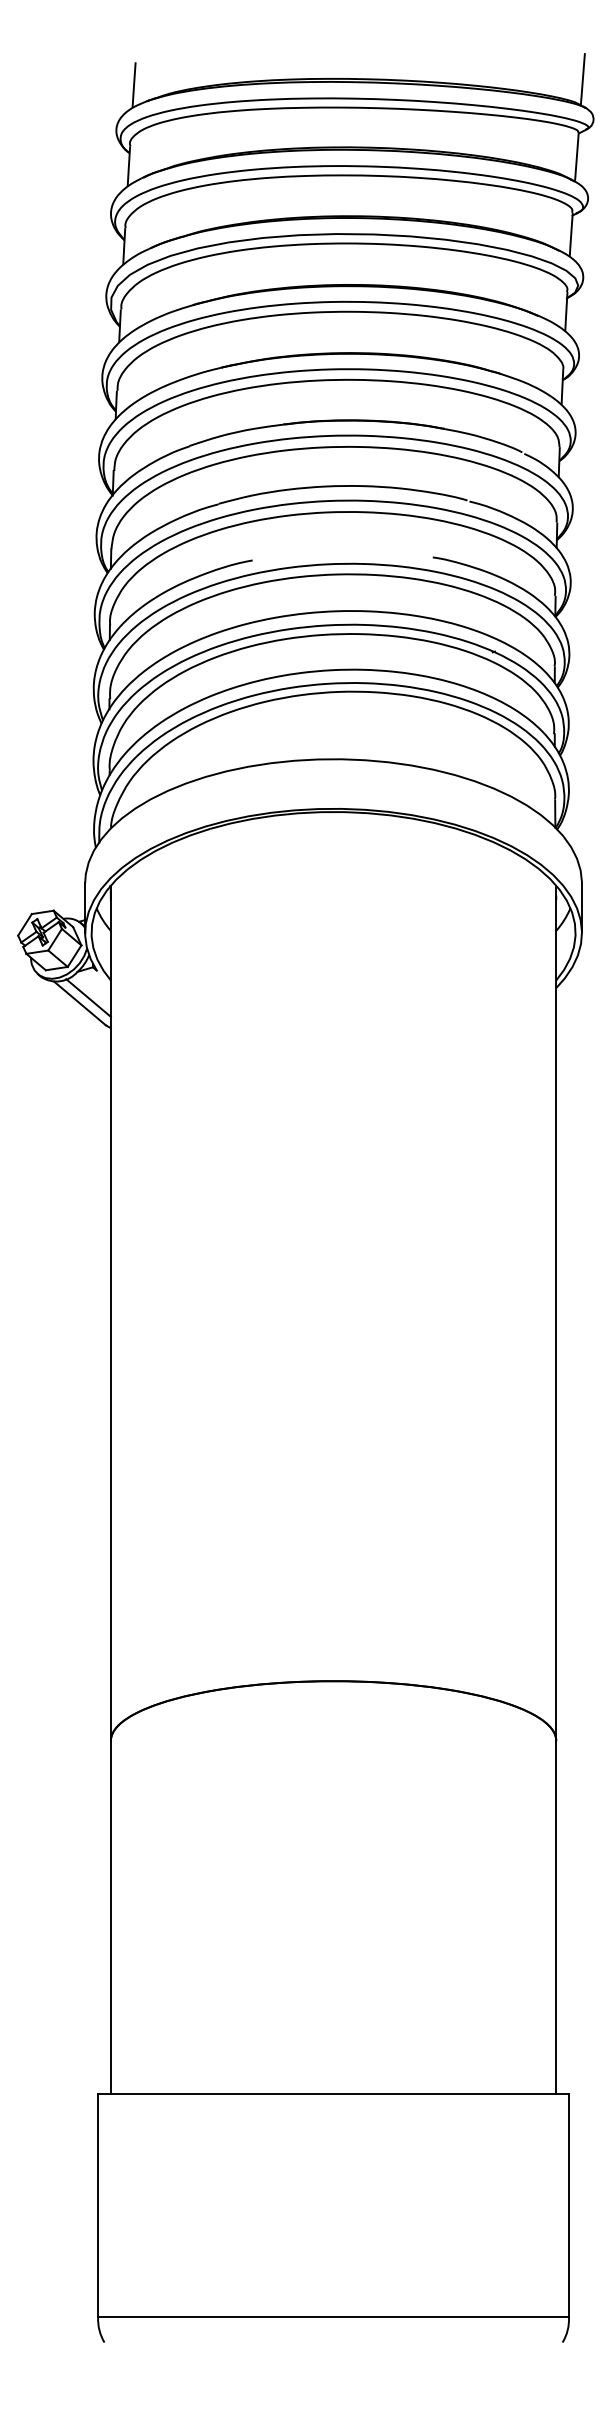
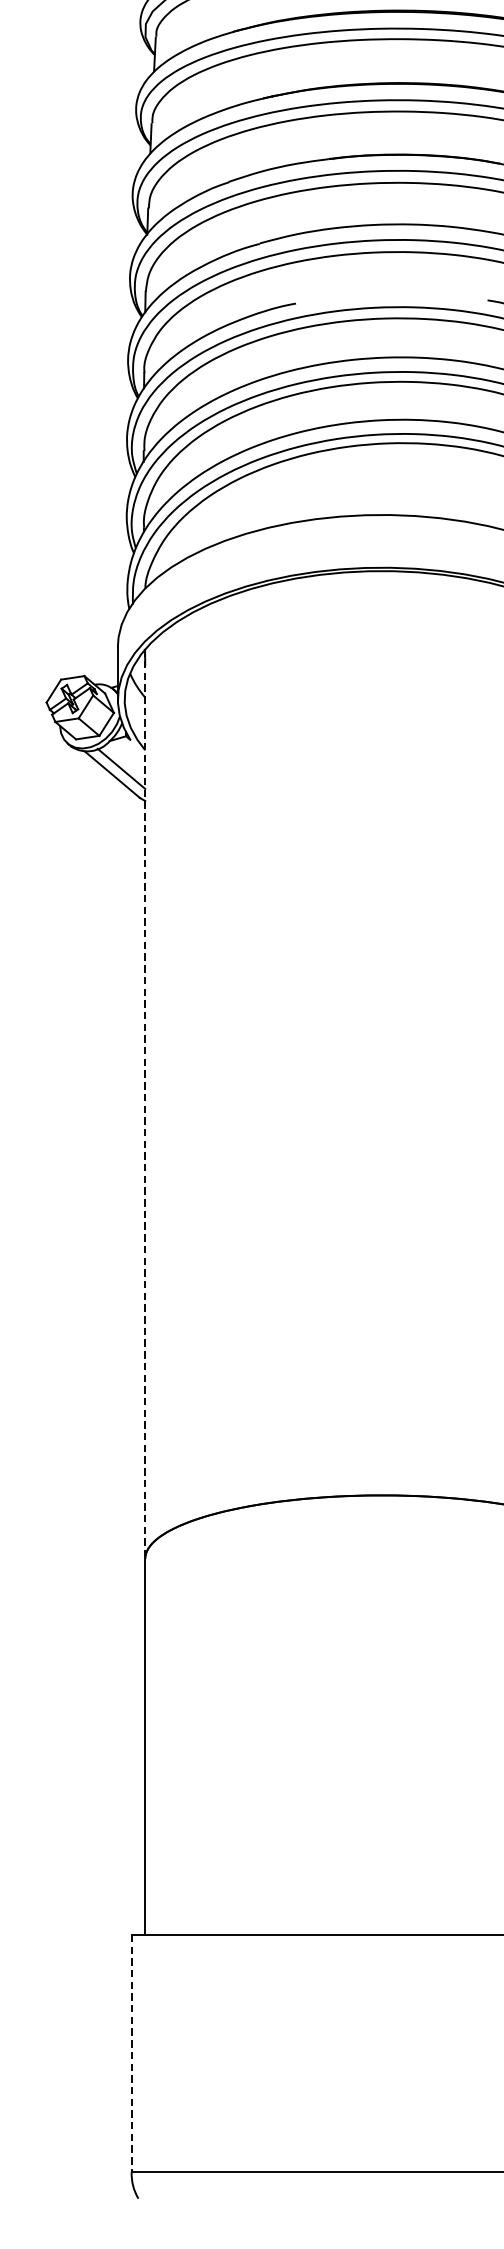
line: (110, 1313) -> (144, 1104), solid -> dashed
line: (98, 2206) -> (132, 2054), solid -> dashed

